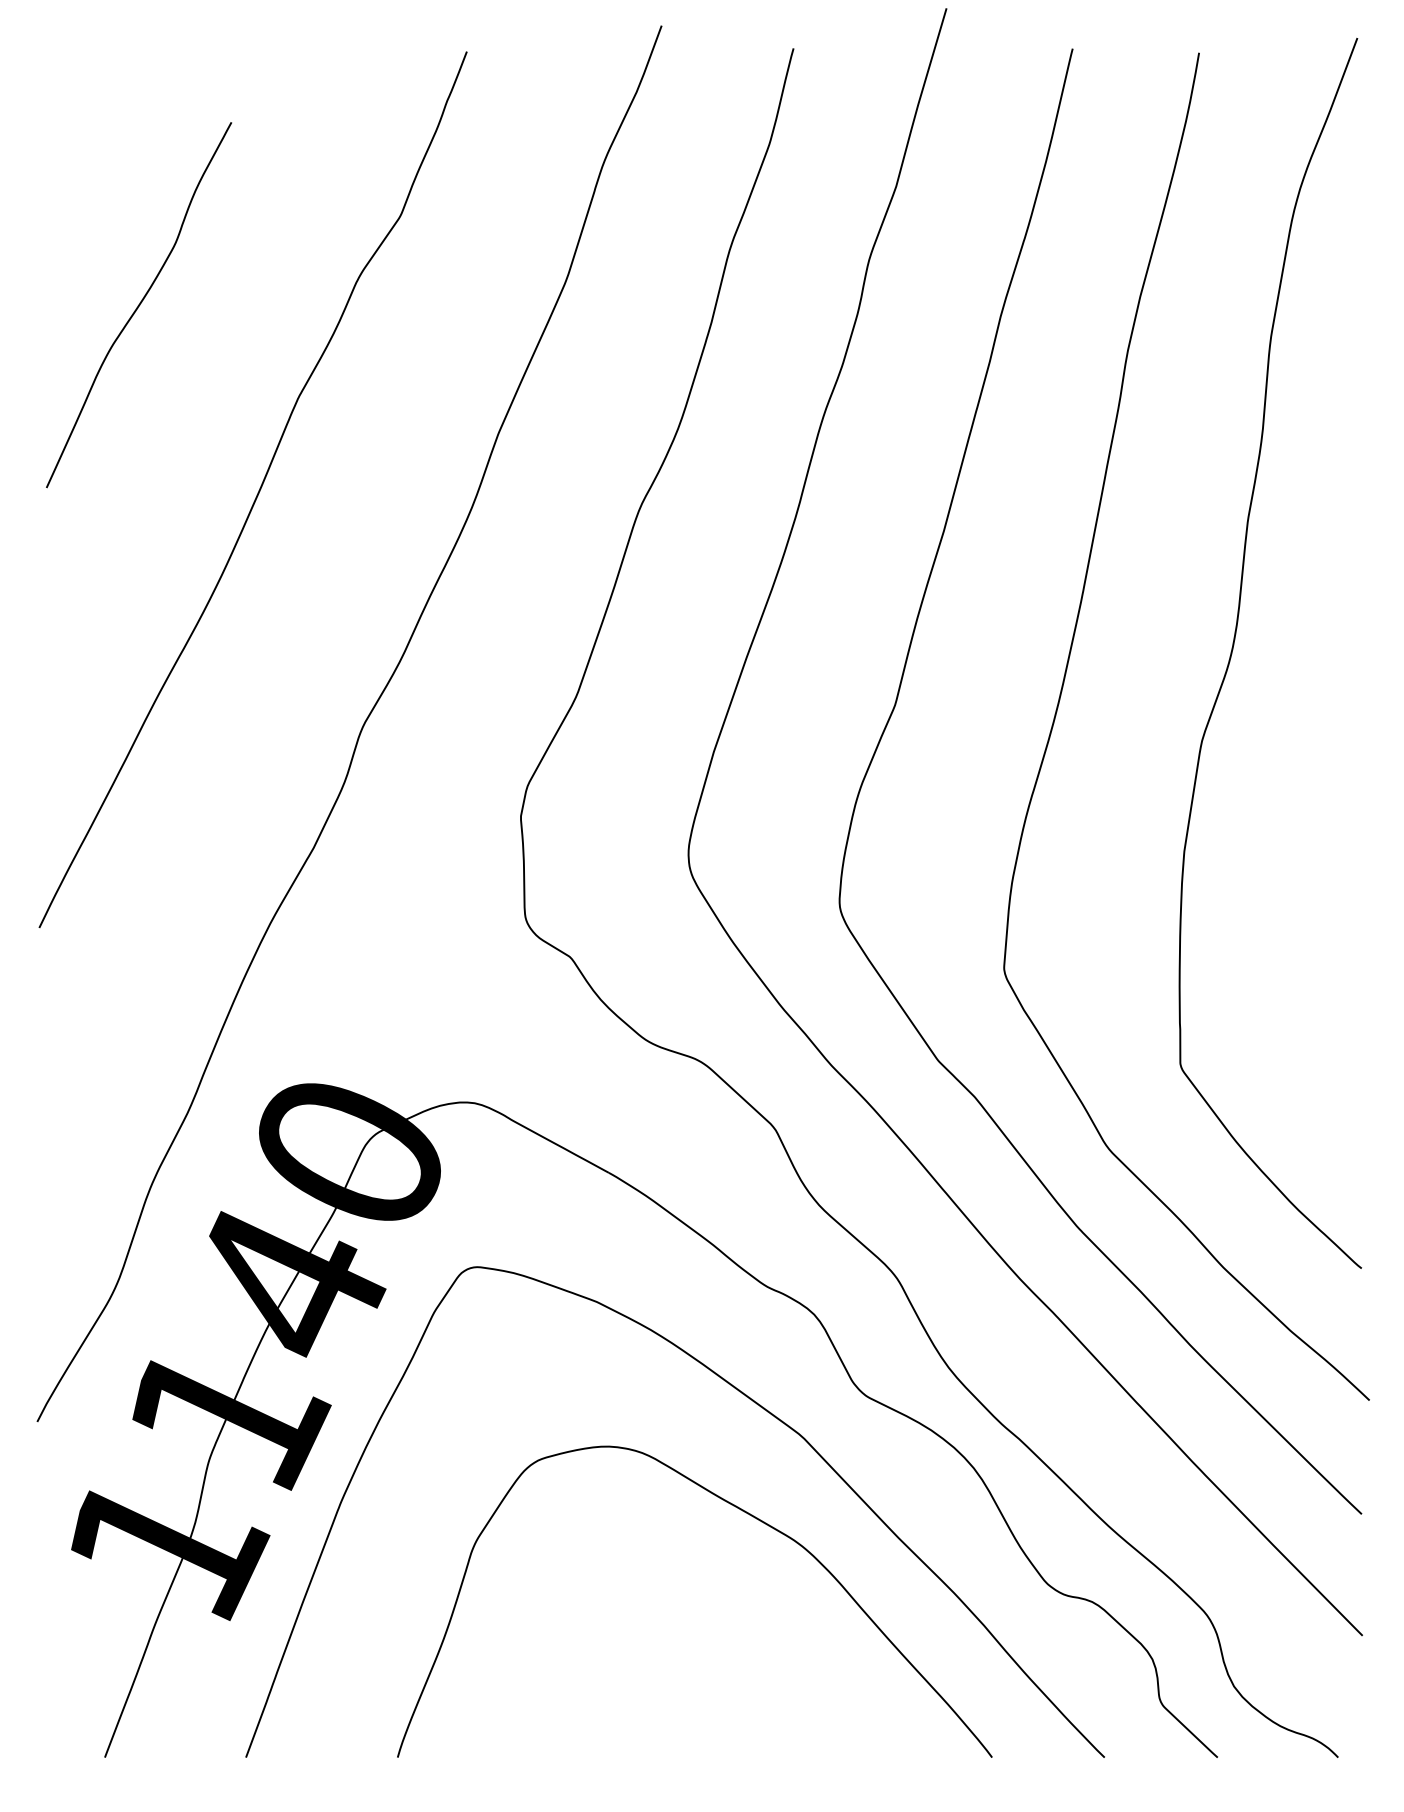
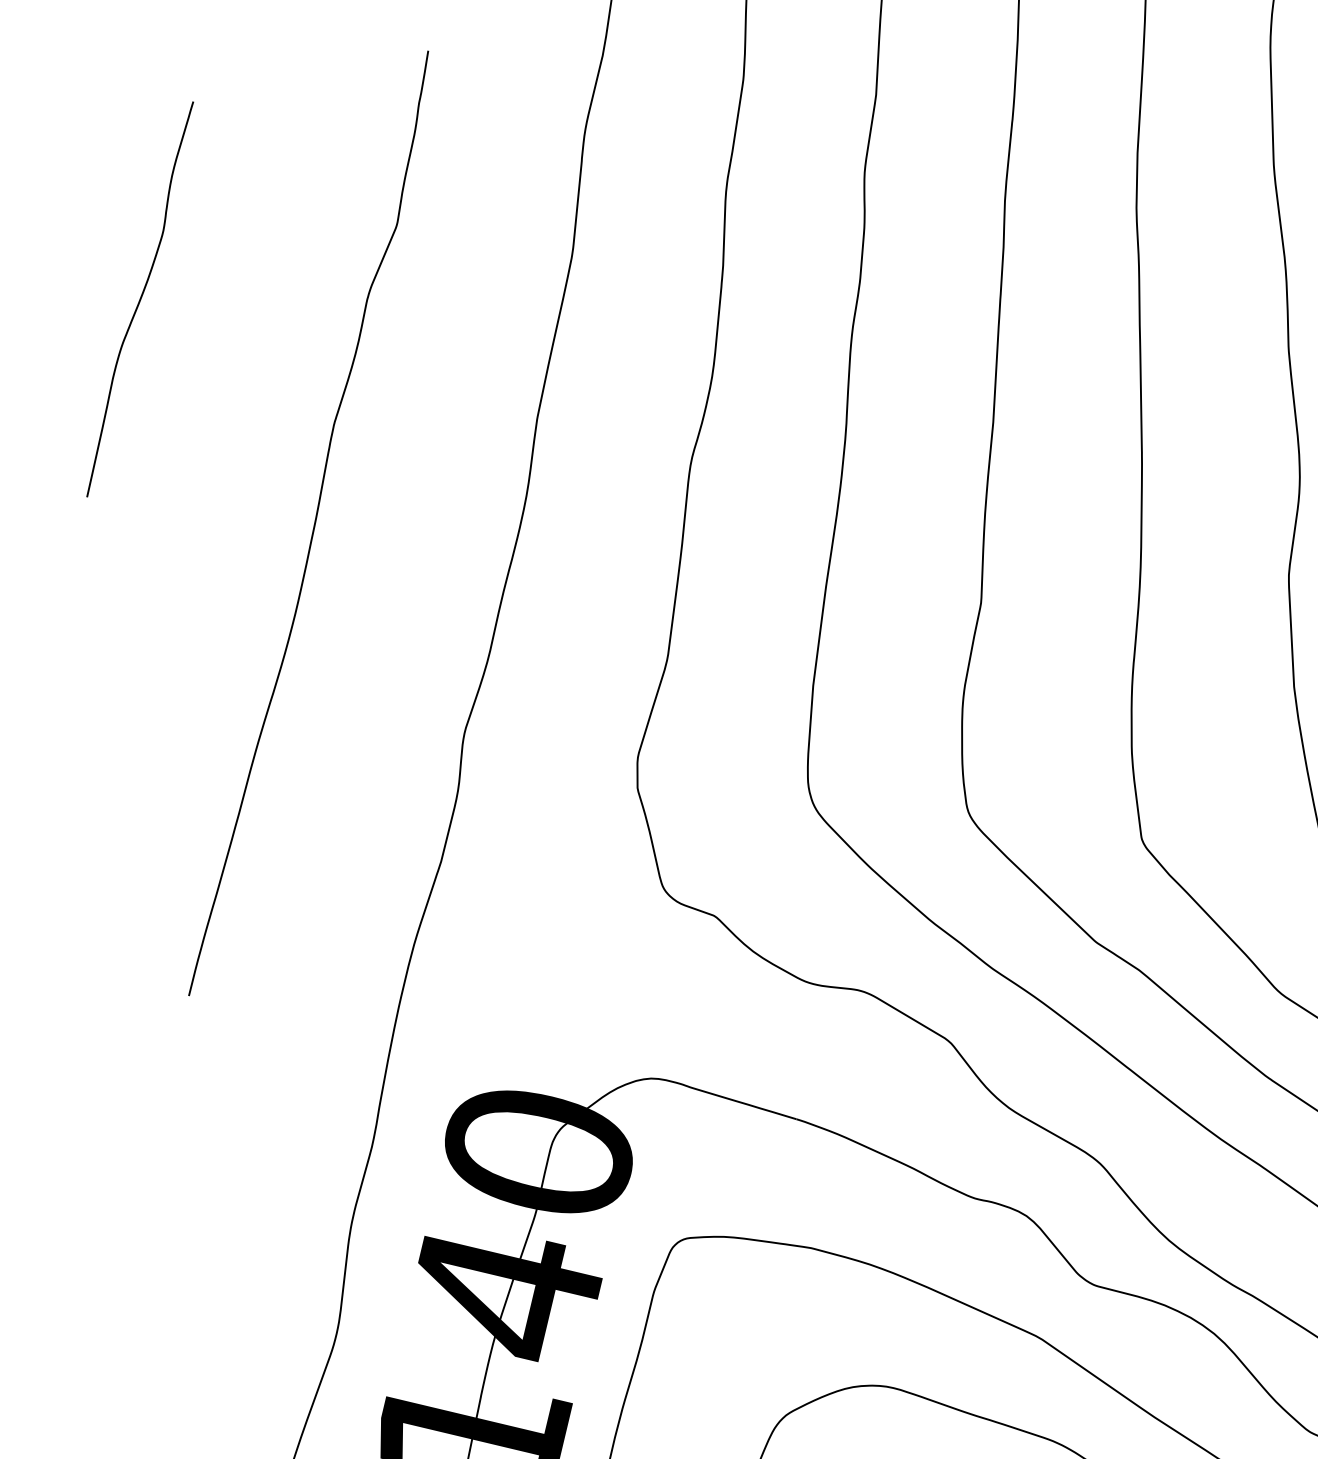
curve: (139, 305) -> (140, 299), moved

